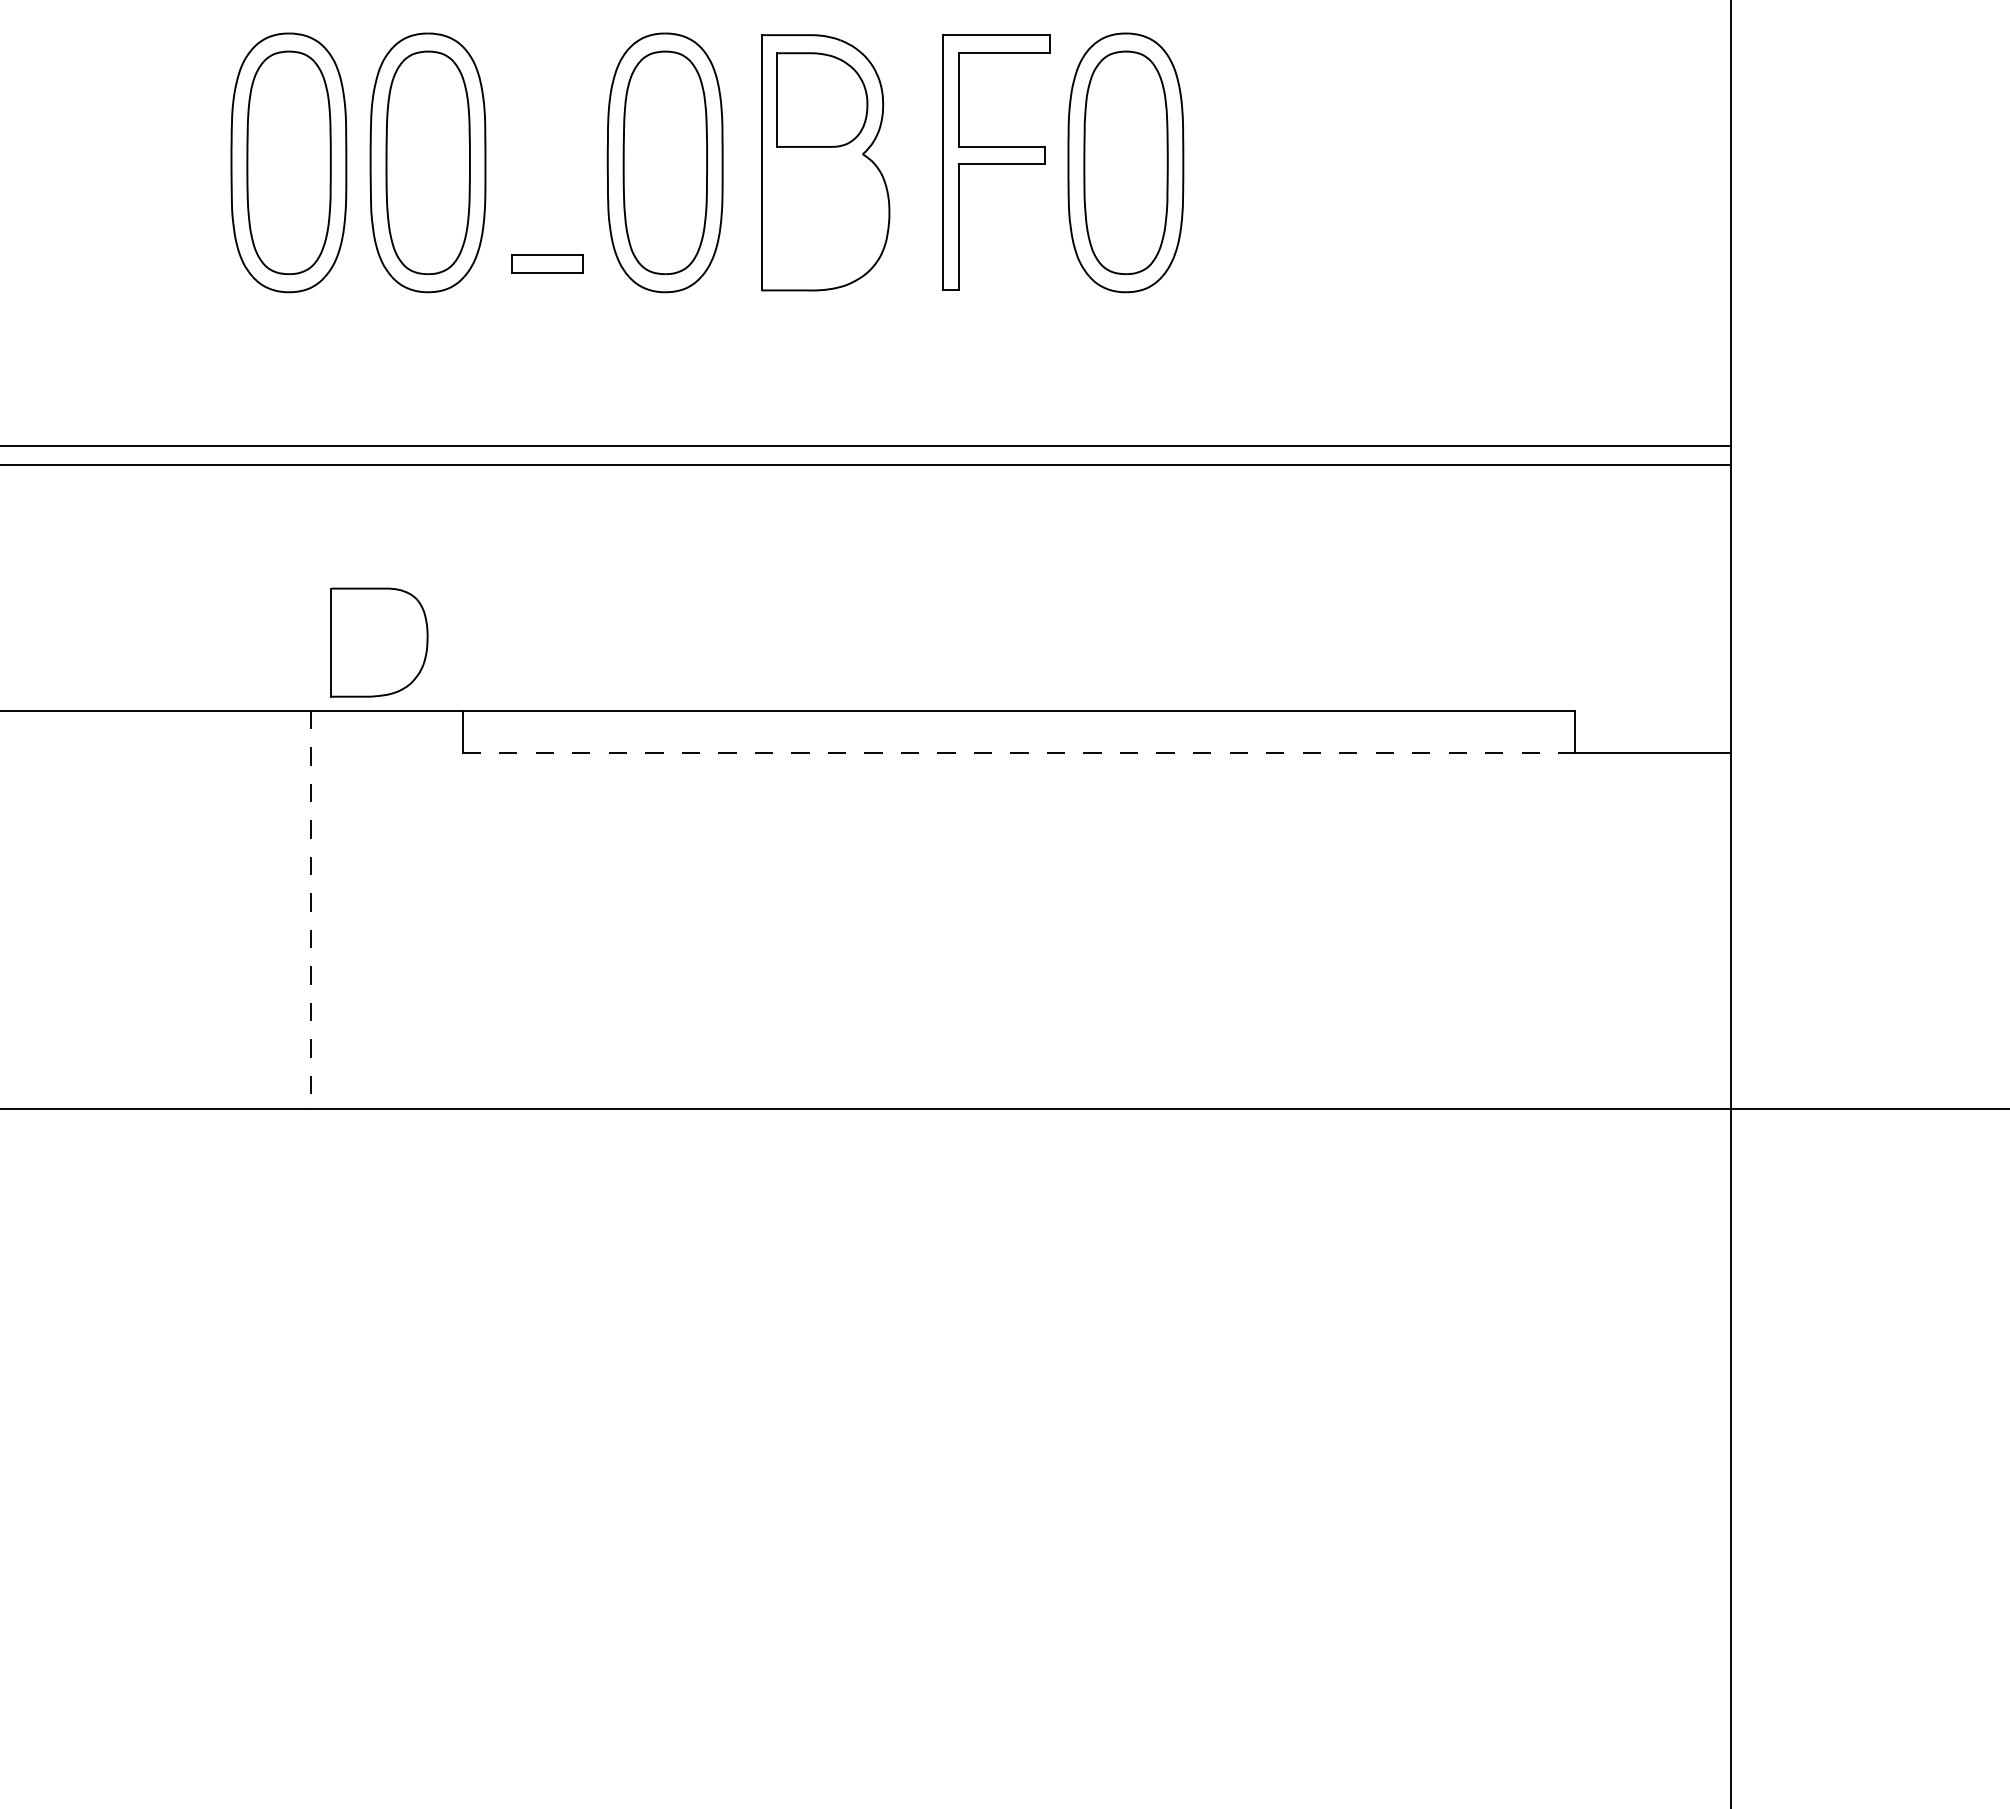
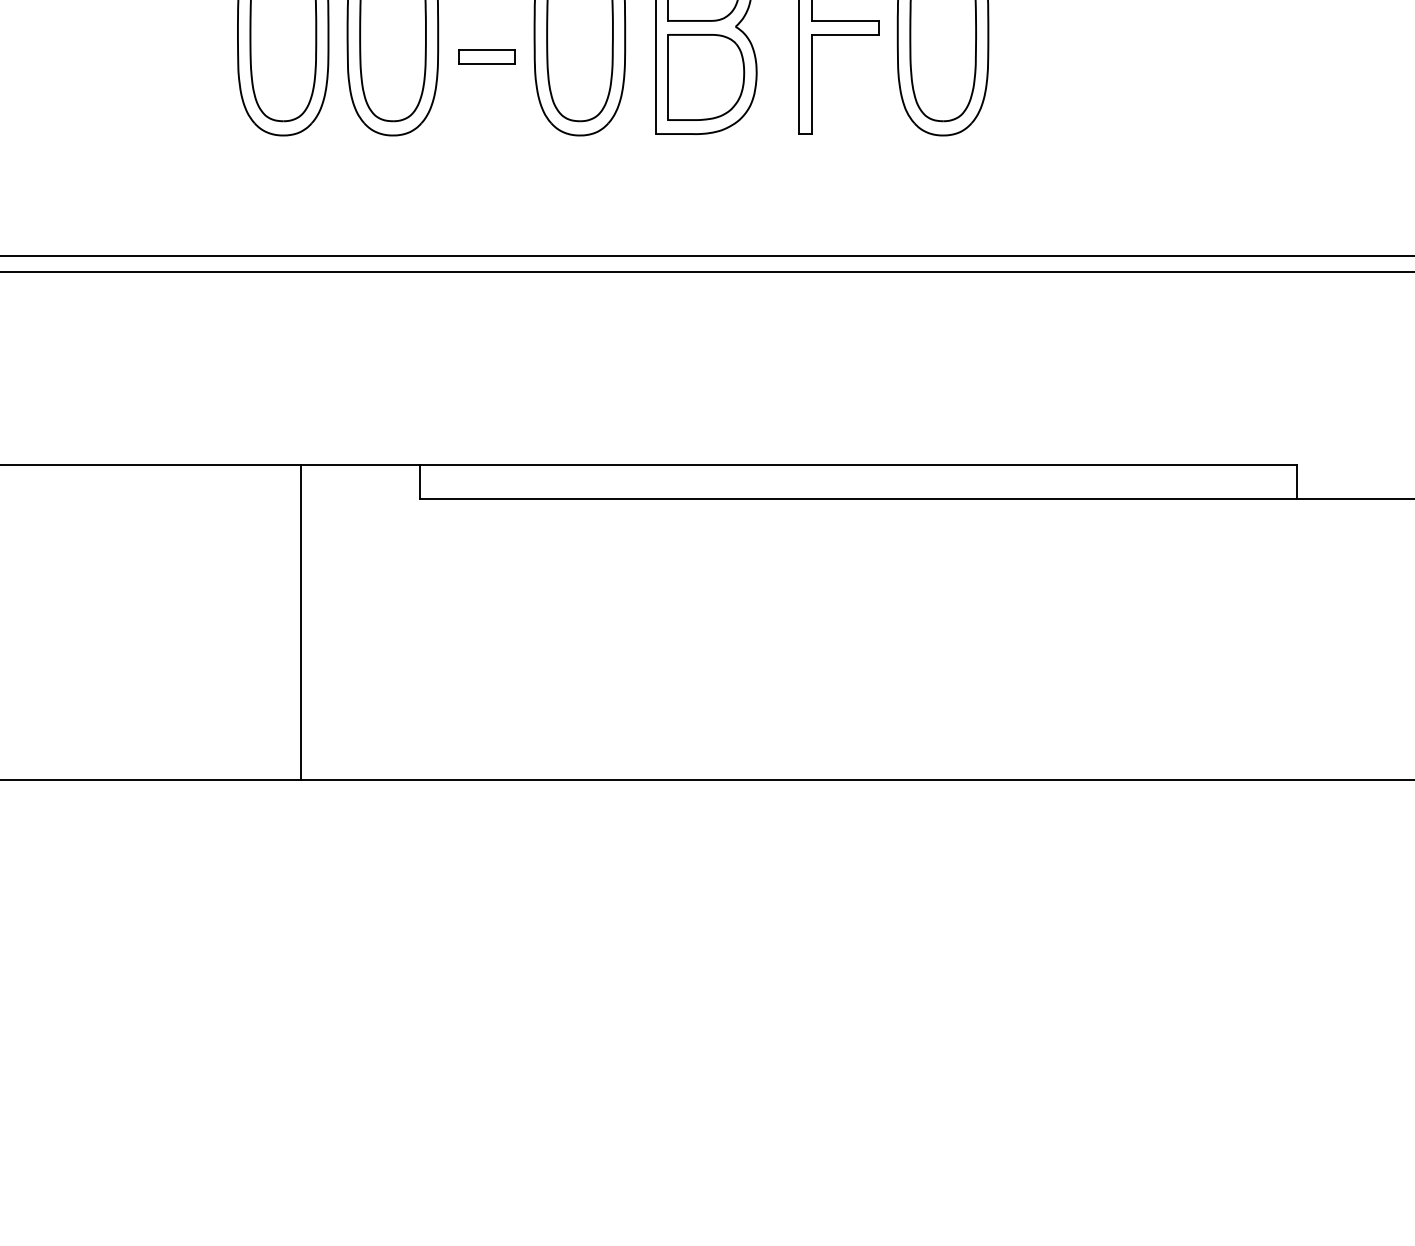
part: (547, 263) -> (487, 56), moved
part: (379, 642) -> (706, 77), moved
line: (1019, 753) -> (859, 499), dashed -> solid
line: (311, 910) -> (301, 622), dashed -> solid

